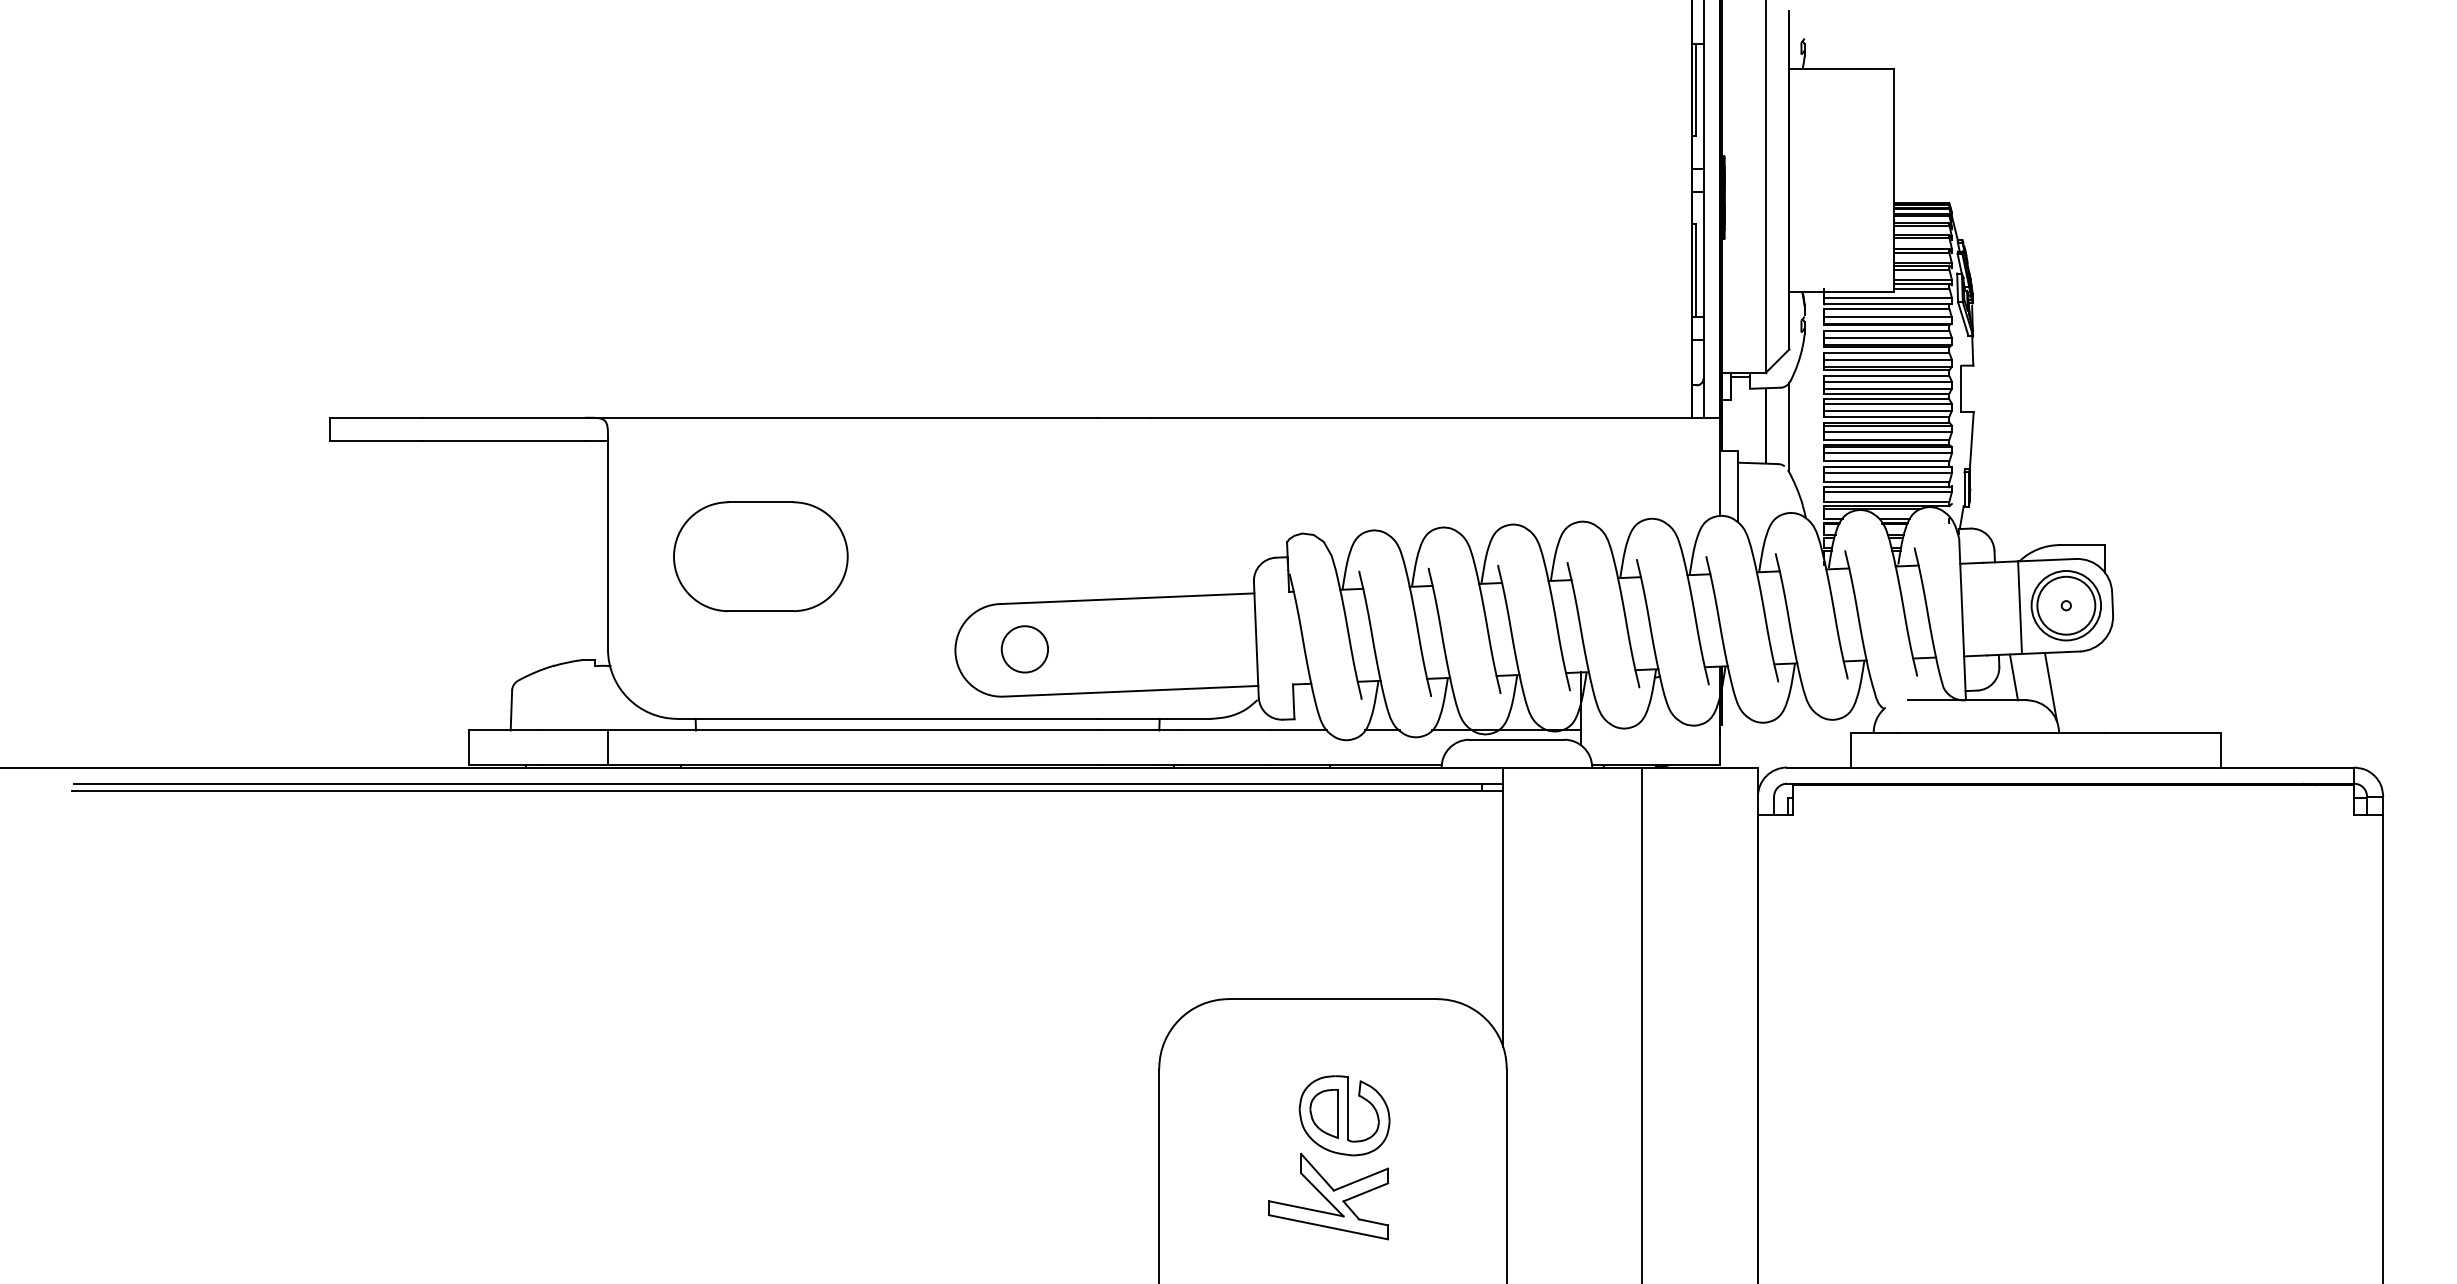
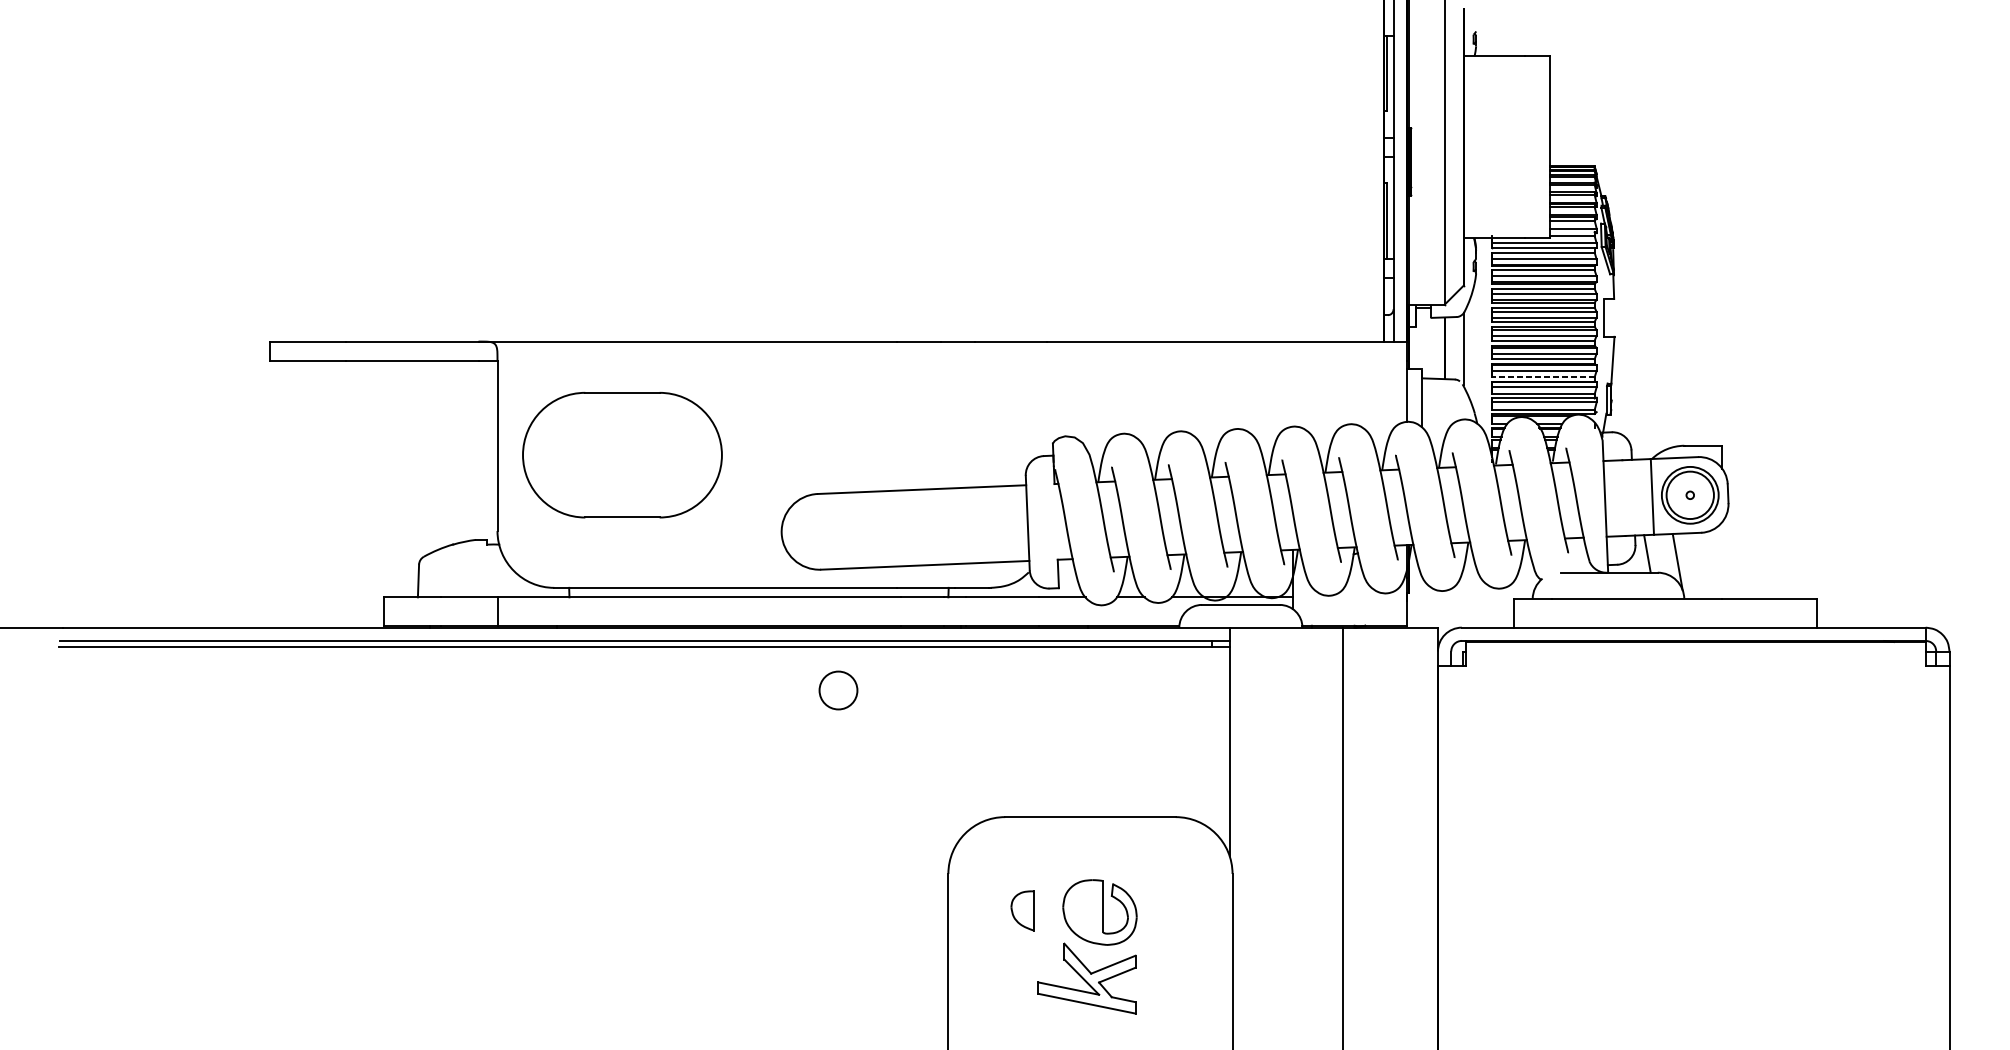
line: (1921, 283) -> (1571, 231), removed
line: (1886, 461) -> (1543, 377), solid -> dashed
part: (760, 556) -> (622, 455), size x1.4
circle: (1024, 649) -> (838, 690), moved
part: (1323, 1113) -> (1022, 910), moved

